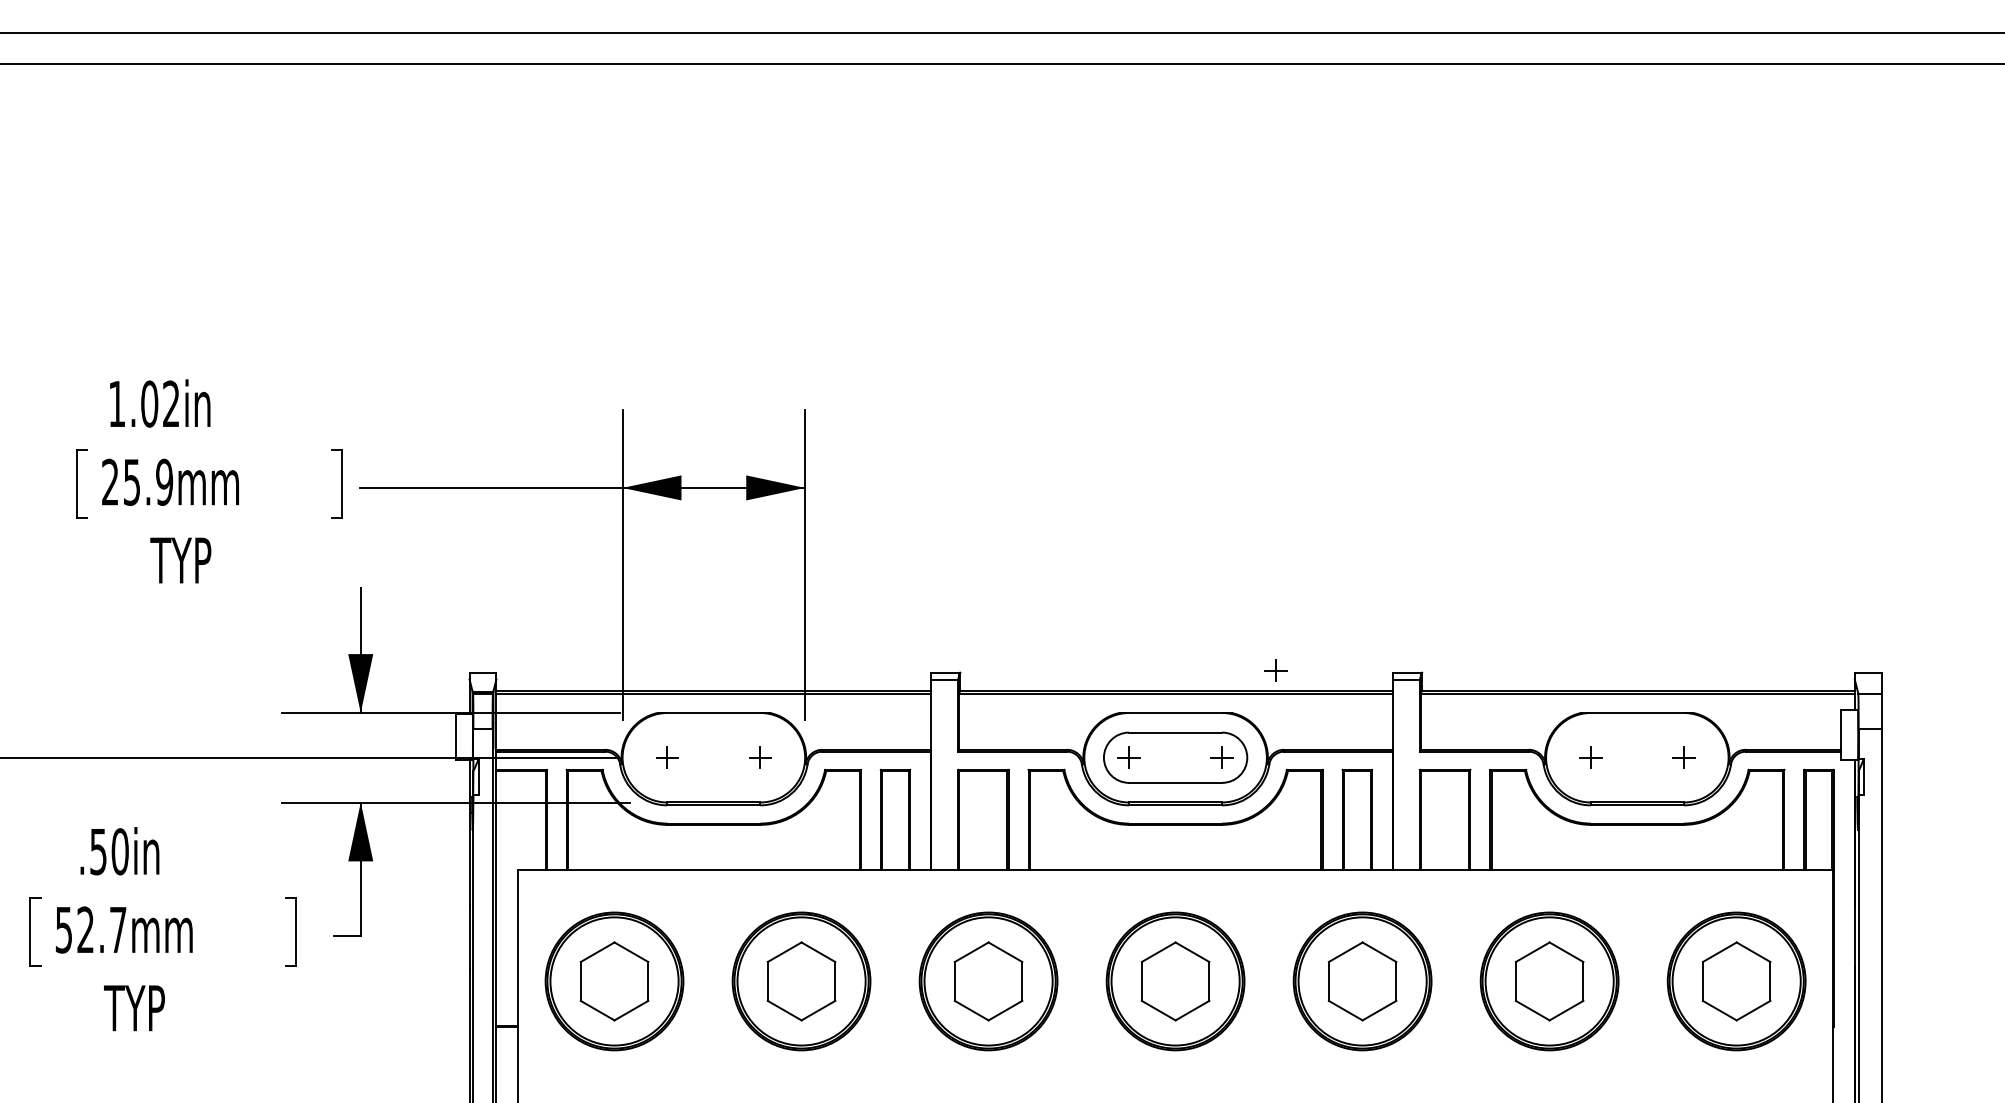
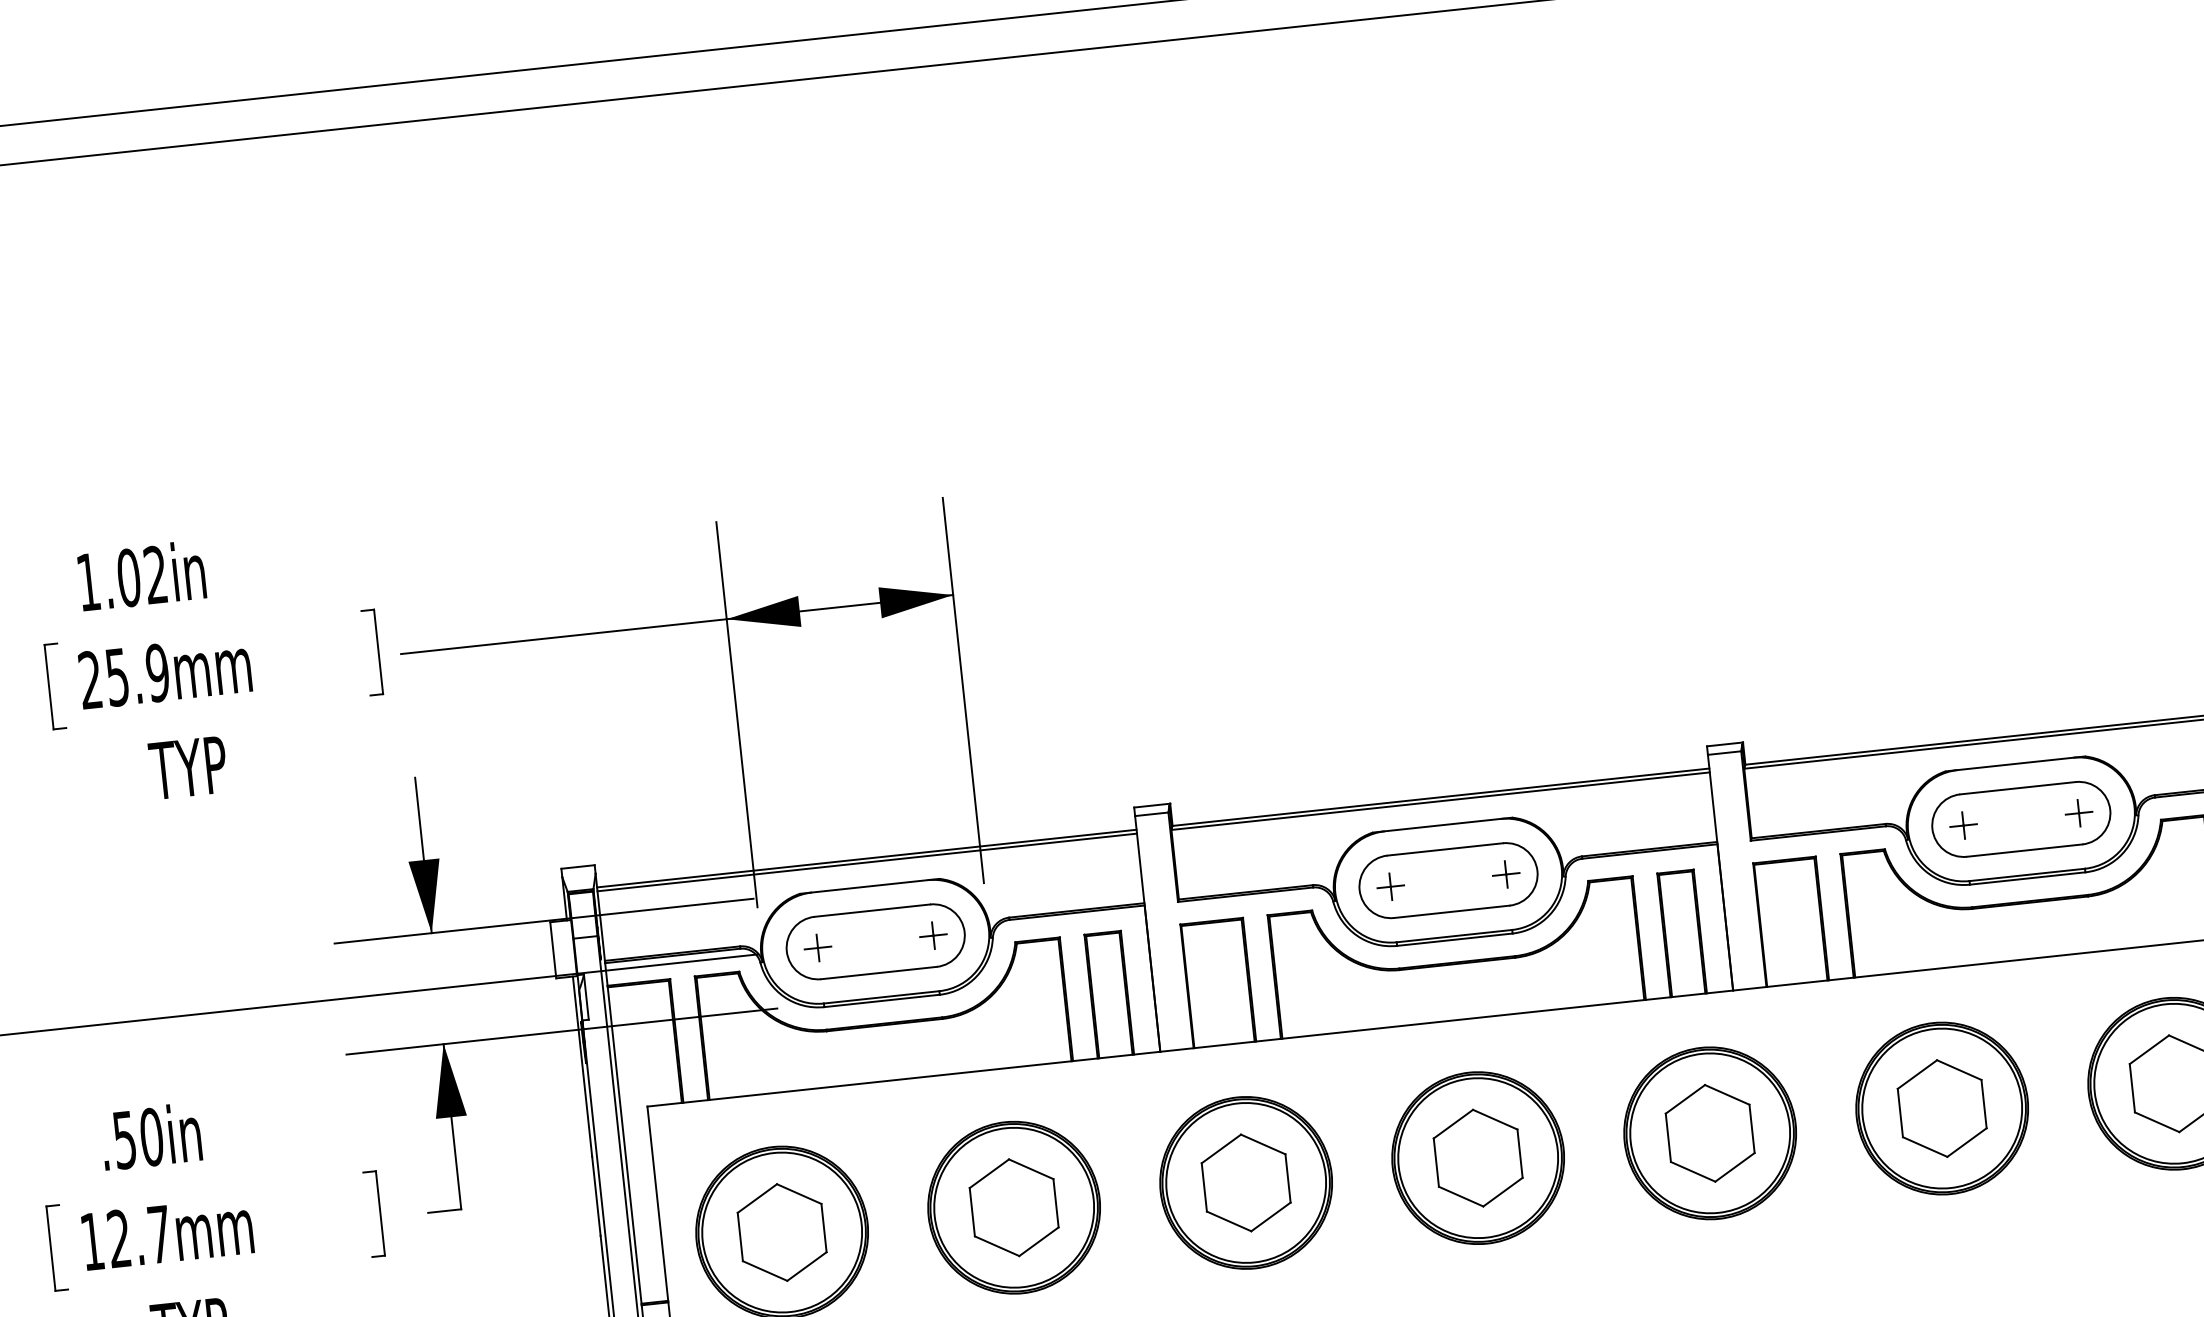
part: (1275, 670) -> (1560, 759), removed
part: (713, 757) -> (875, 941), added
part: (1636, 757) -> (2020, 819), added
text: (63, 930) -> (91, 1242), 52.7mm -> 12.7mm

